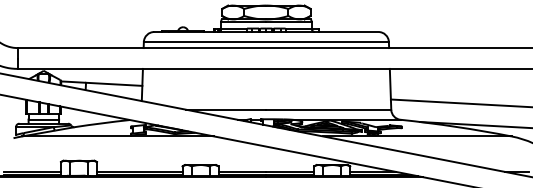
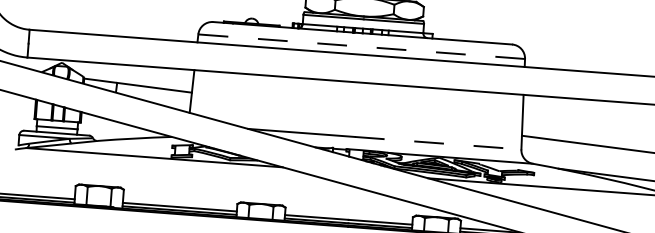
line: (266, 42) -> (361, 47), solid -> dashed
line: (329, 109) -> (439, 142), solid -> dashed

